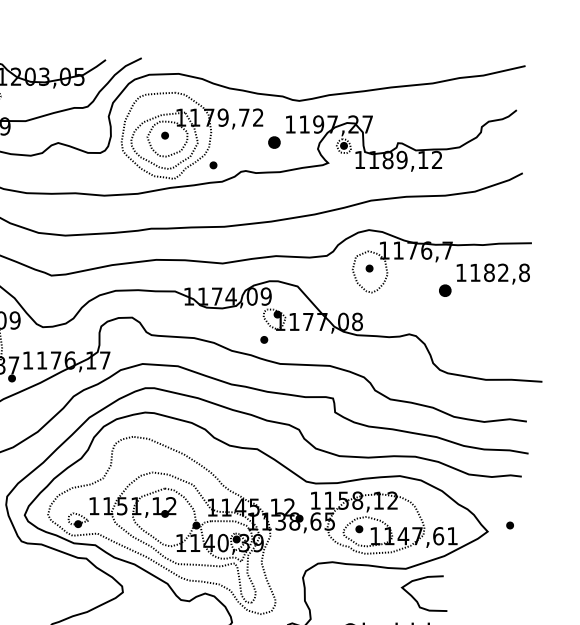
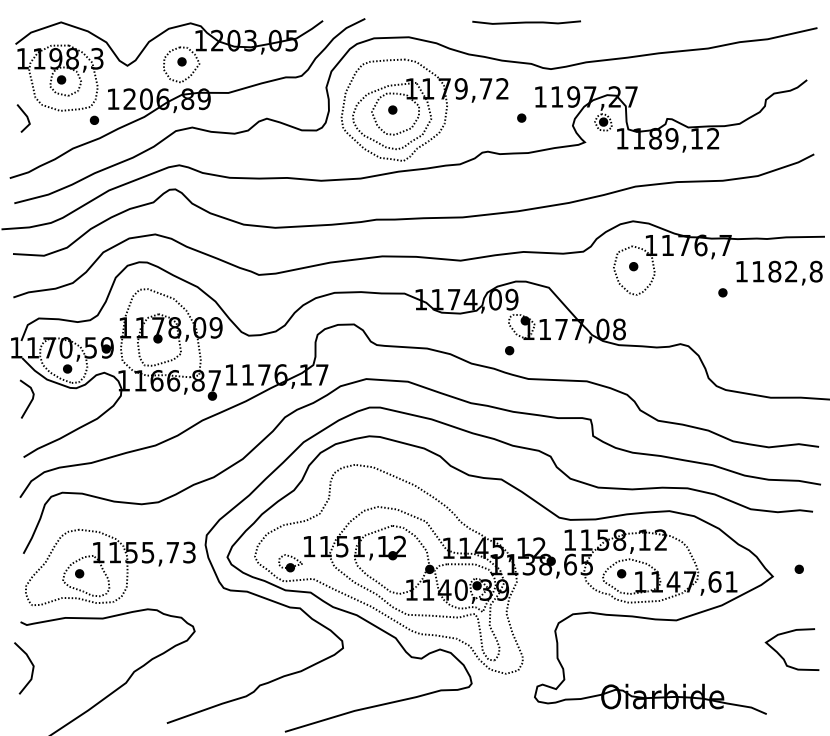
curve: (278, 61) -> (526, 22), added
part: (274, 141) -> (521, 117), size x0.62
part: (213, 164) -> (449, 144), removed
part: (444, 290) -> (722, 292), size x0.62
curve: (416, 600) -> (783, 657), moved

